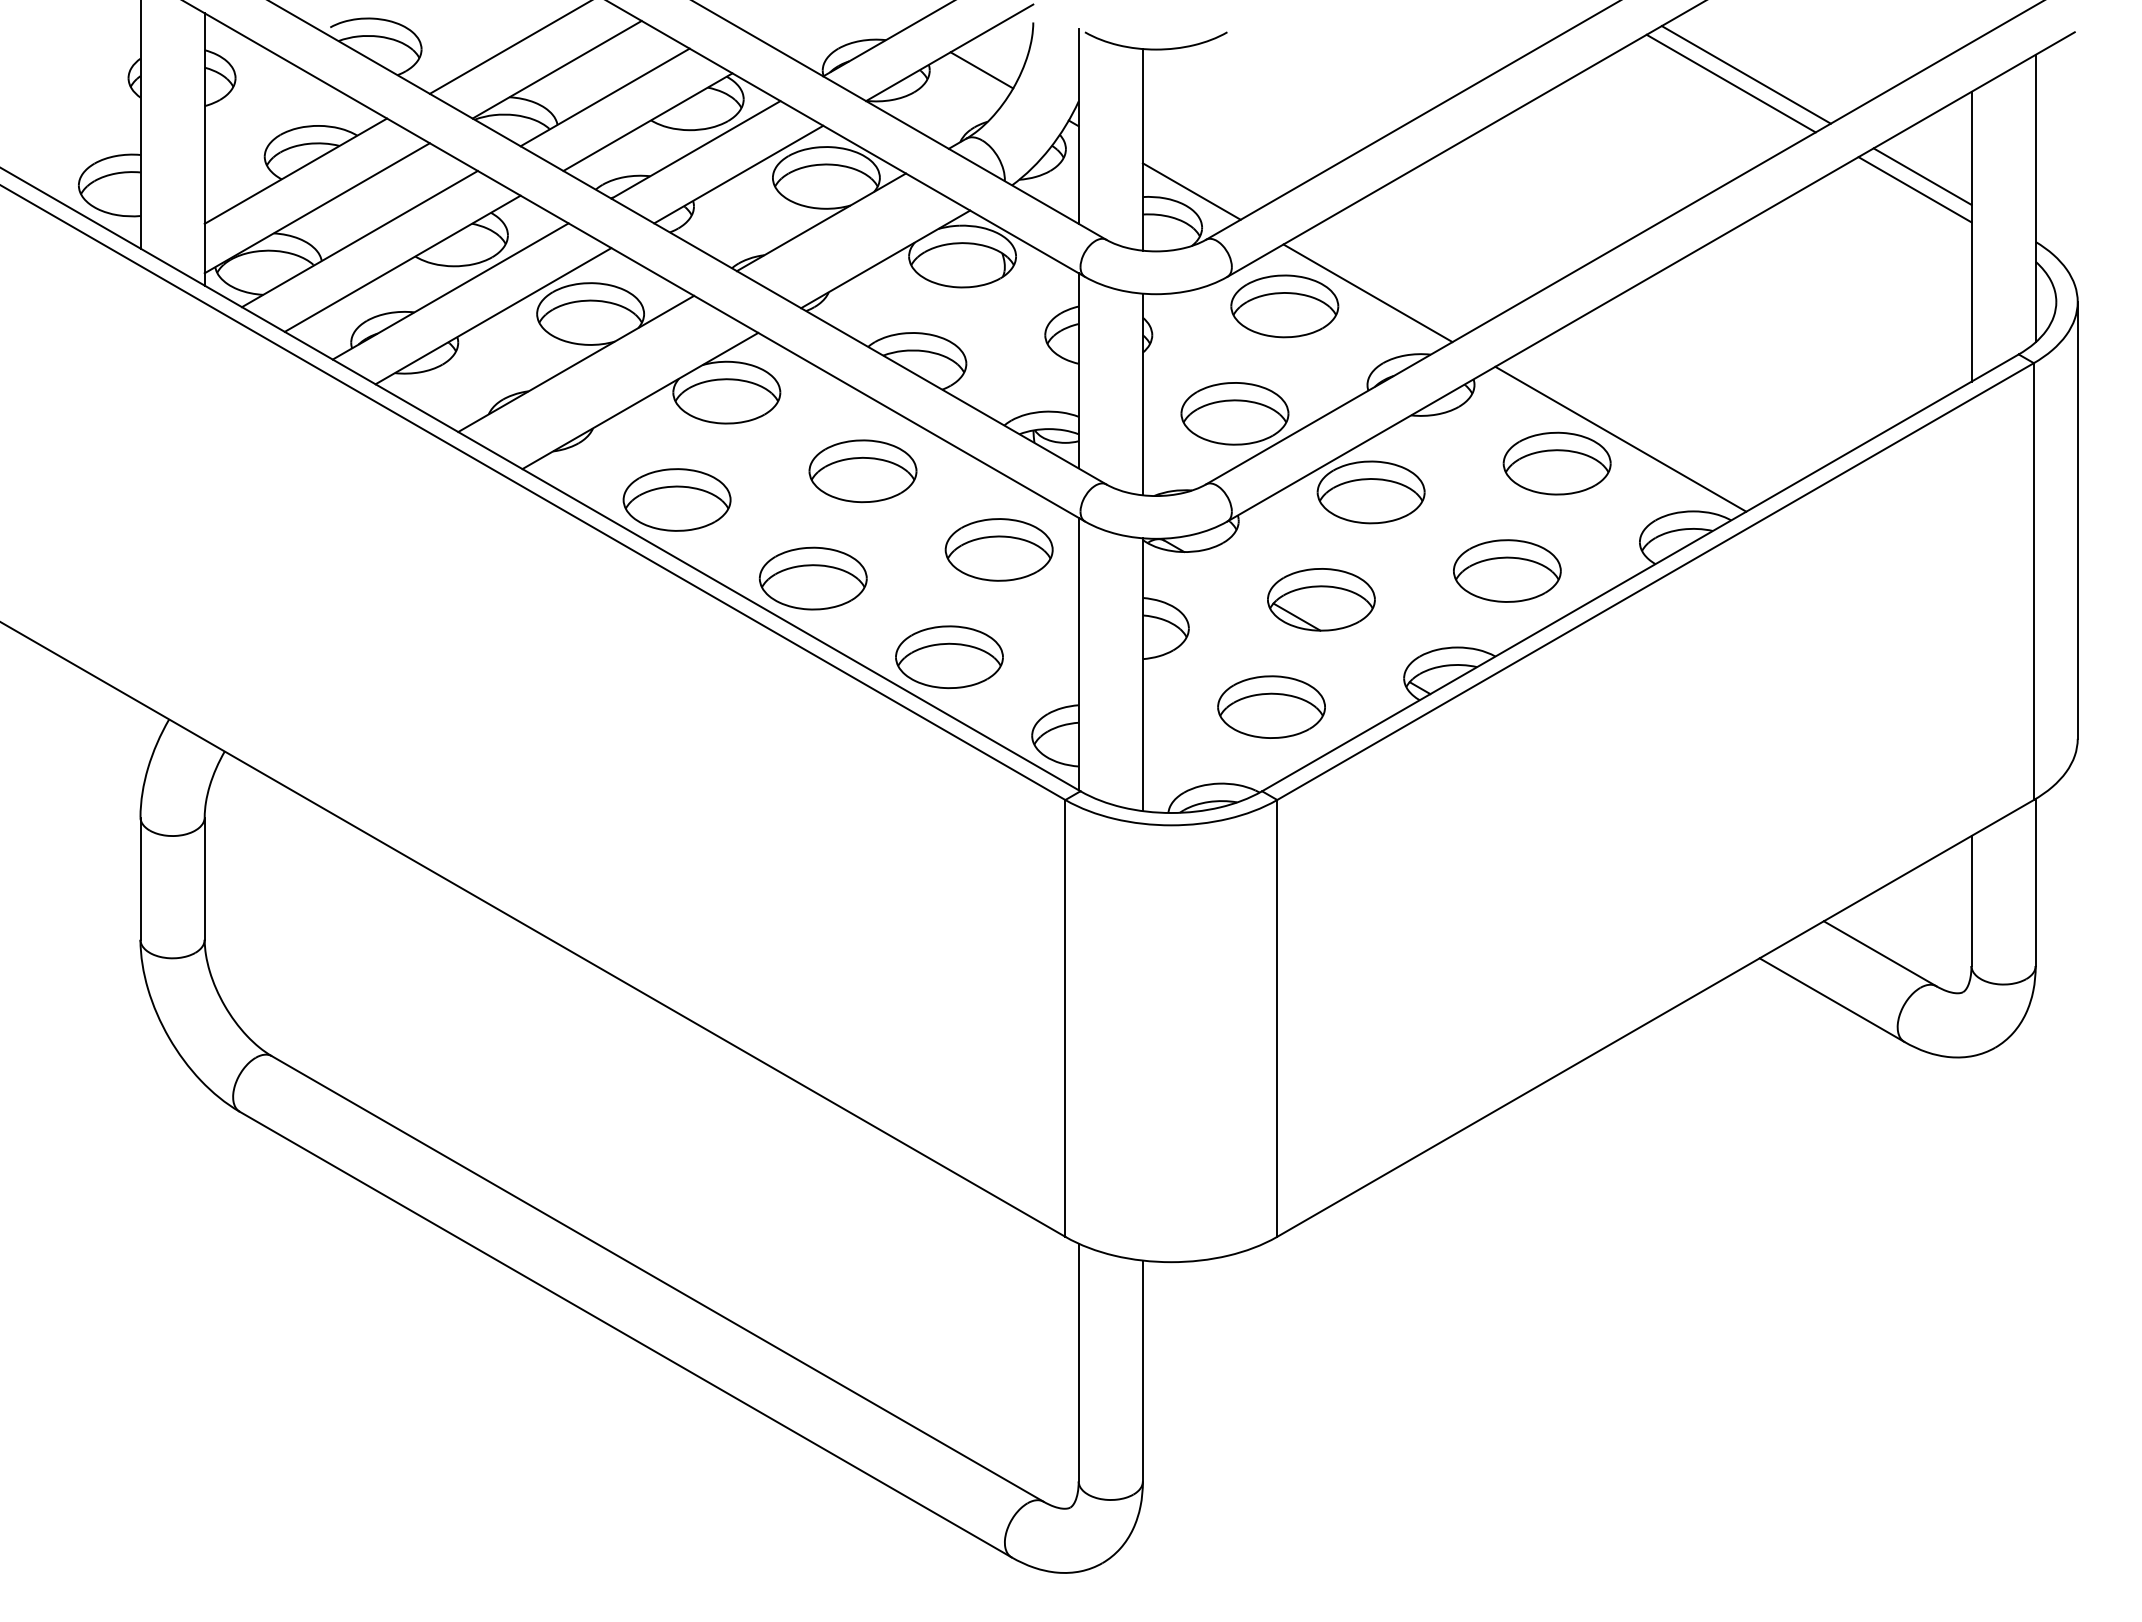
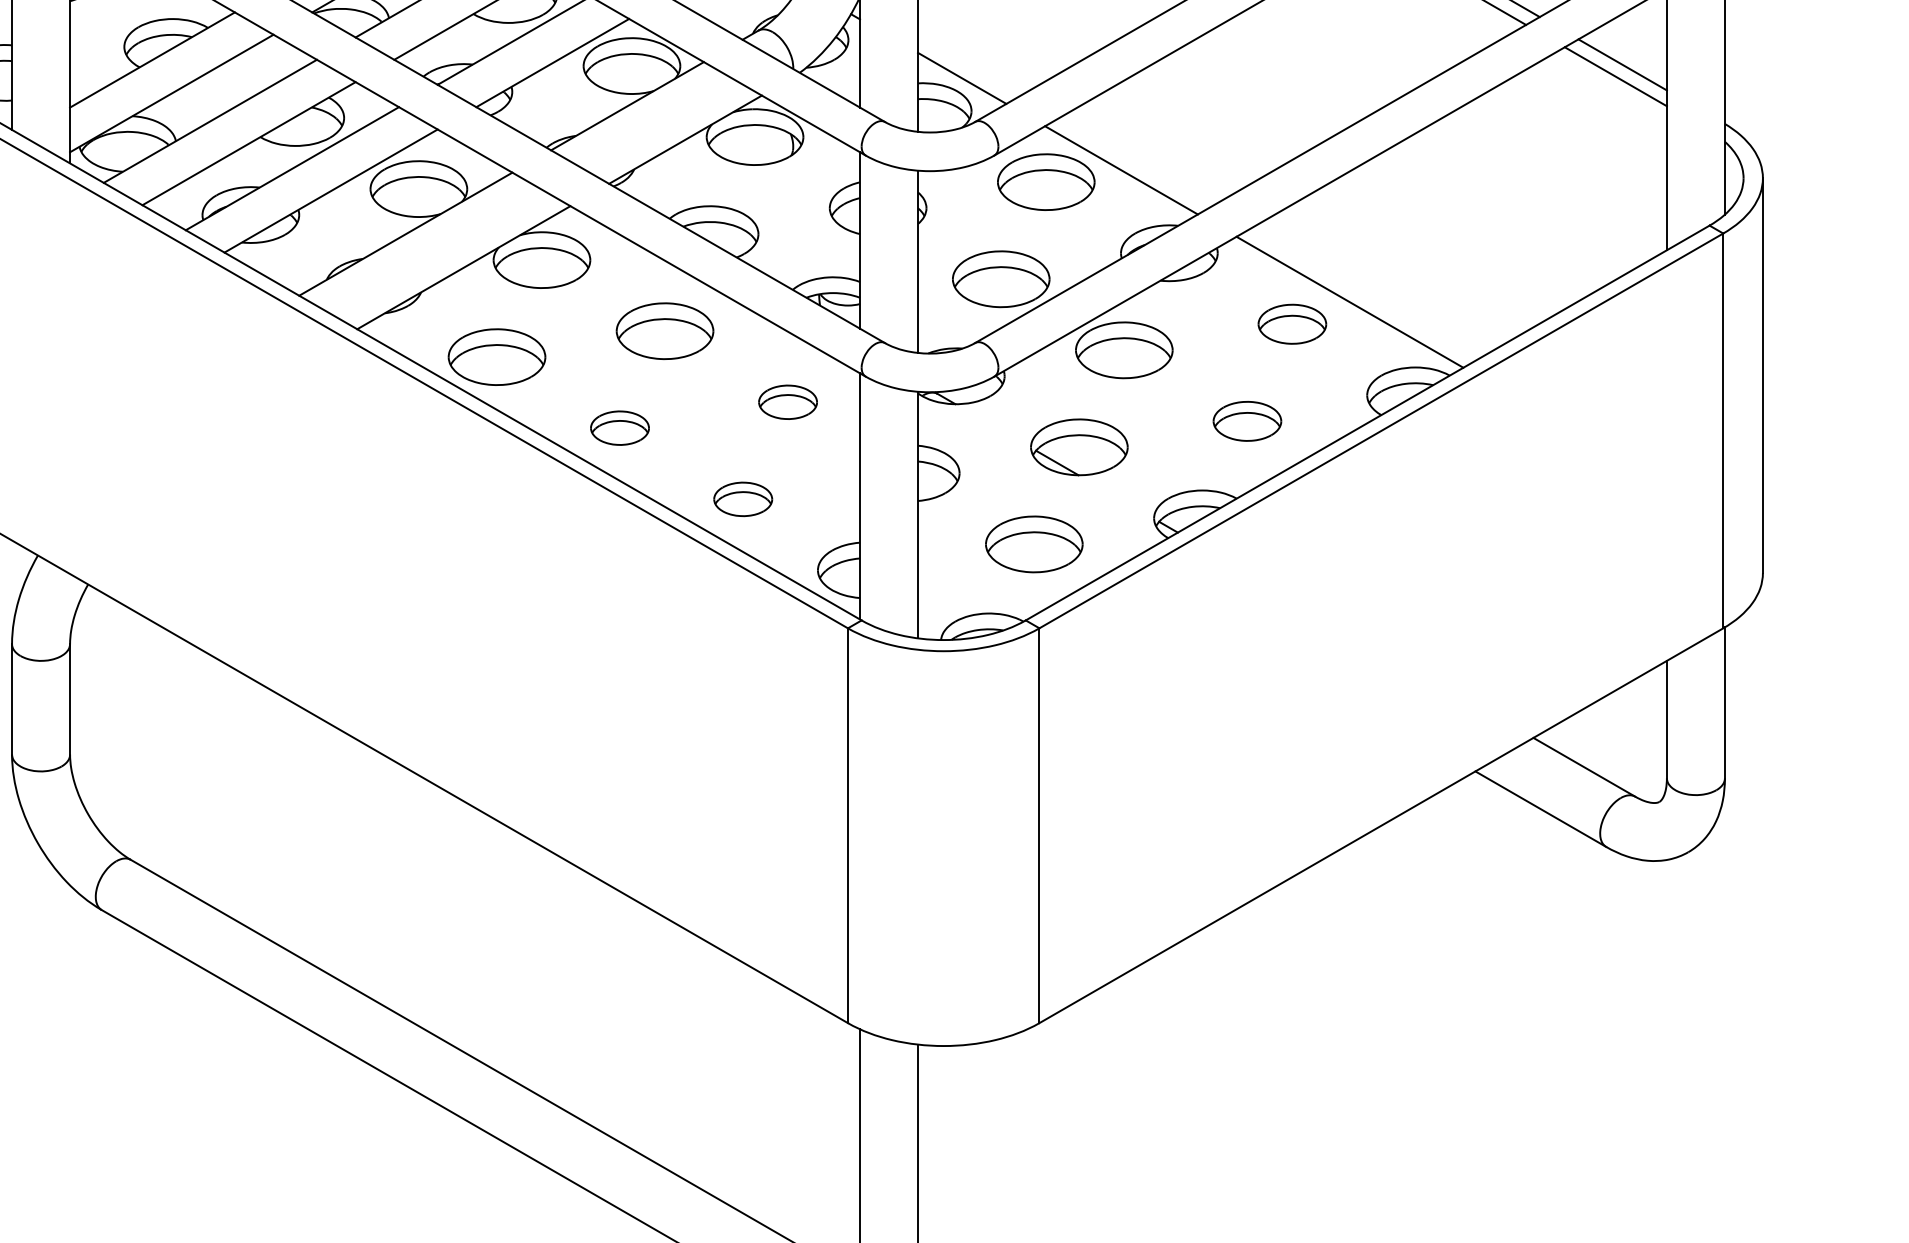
part: (1556, 463) -> (1291, 324), size x0.7
part: (998, 549) -> (787, 401), size x0.6
part: (1507, 570) -> (1247, 420), size x0.7
part: (812, 578) -> (619, 428), size x0.6
part: (949, 657) -> (743, 499), size x0.6

